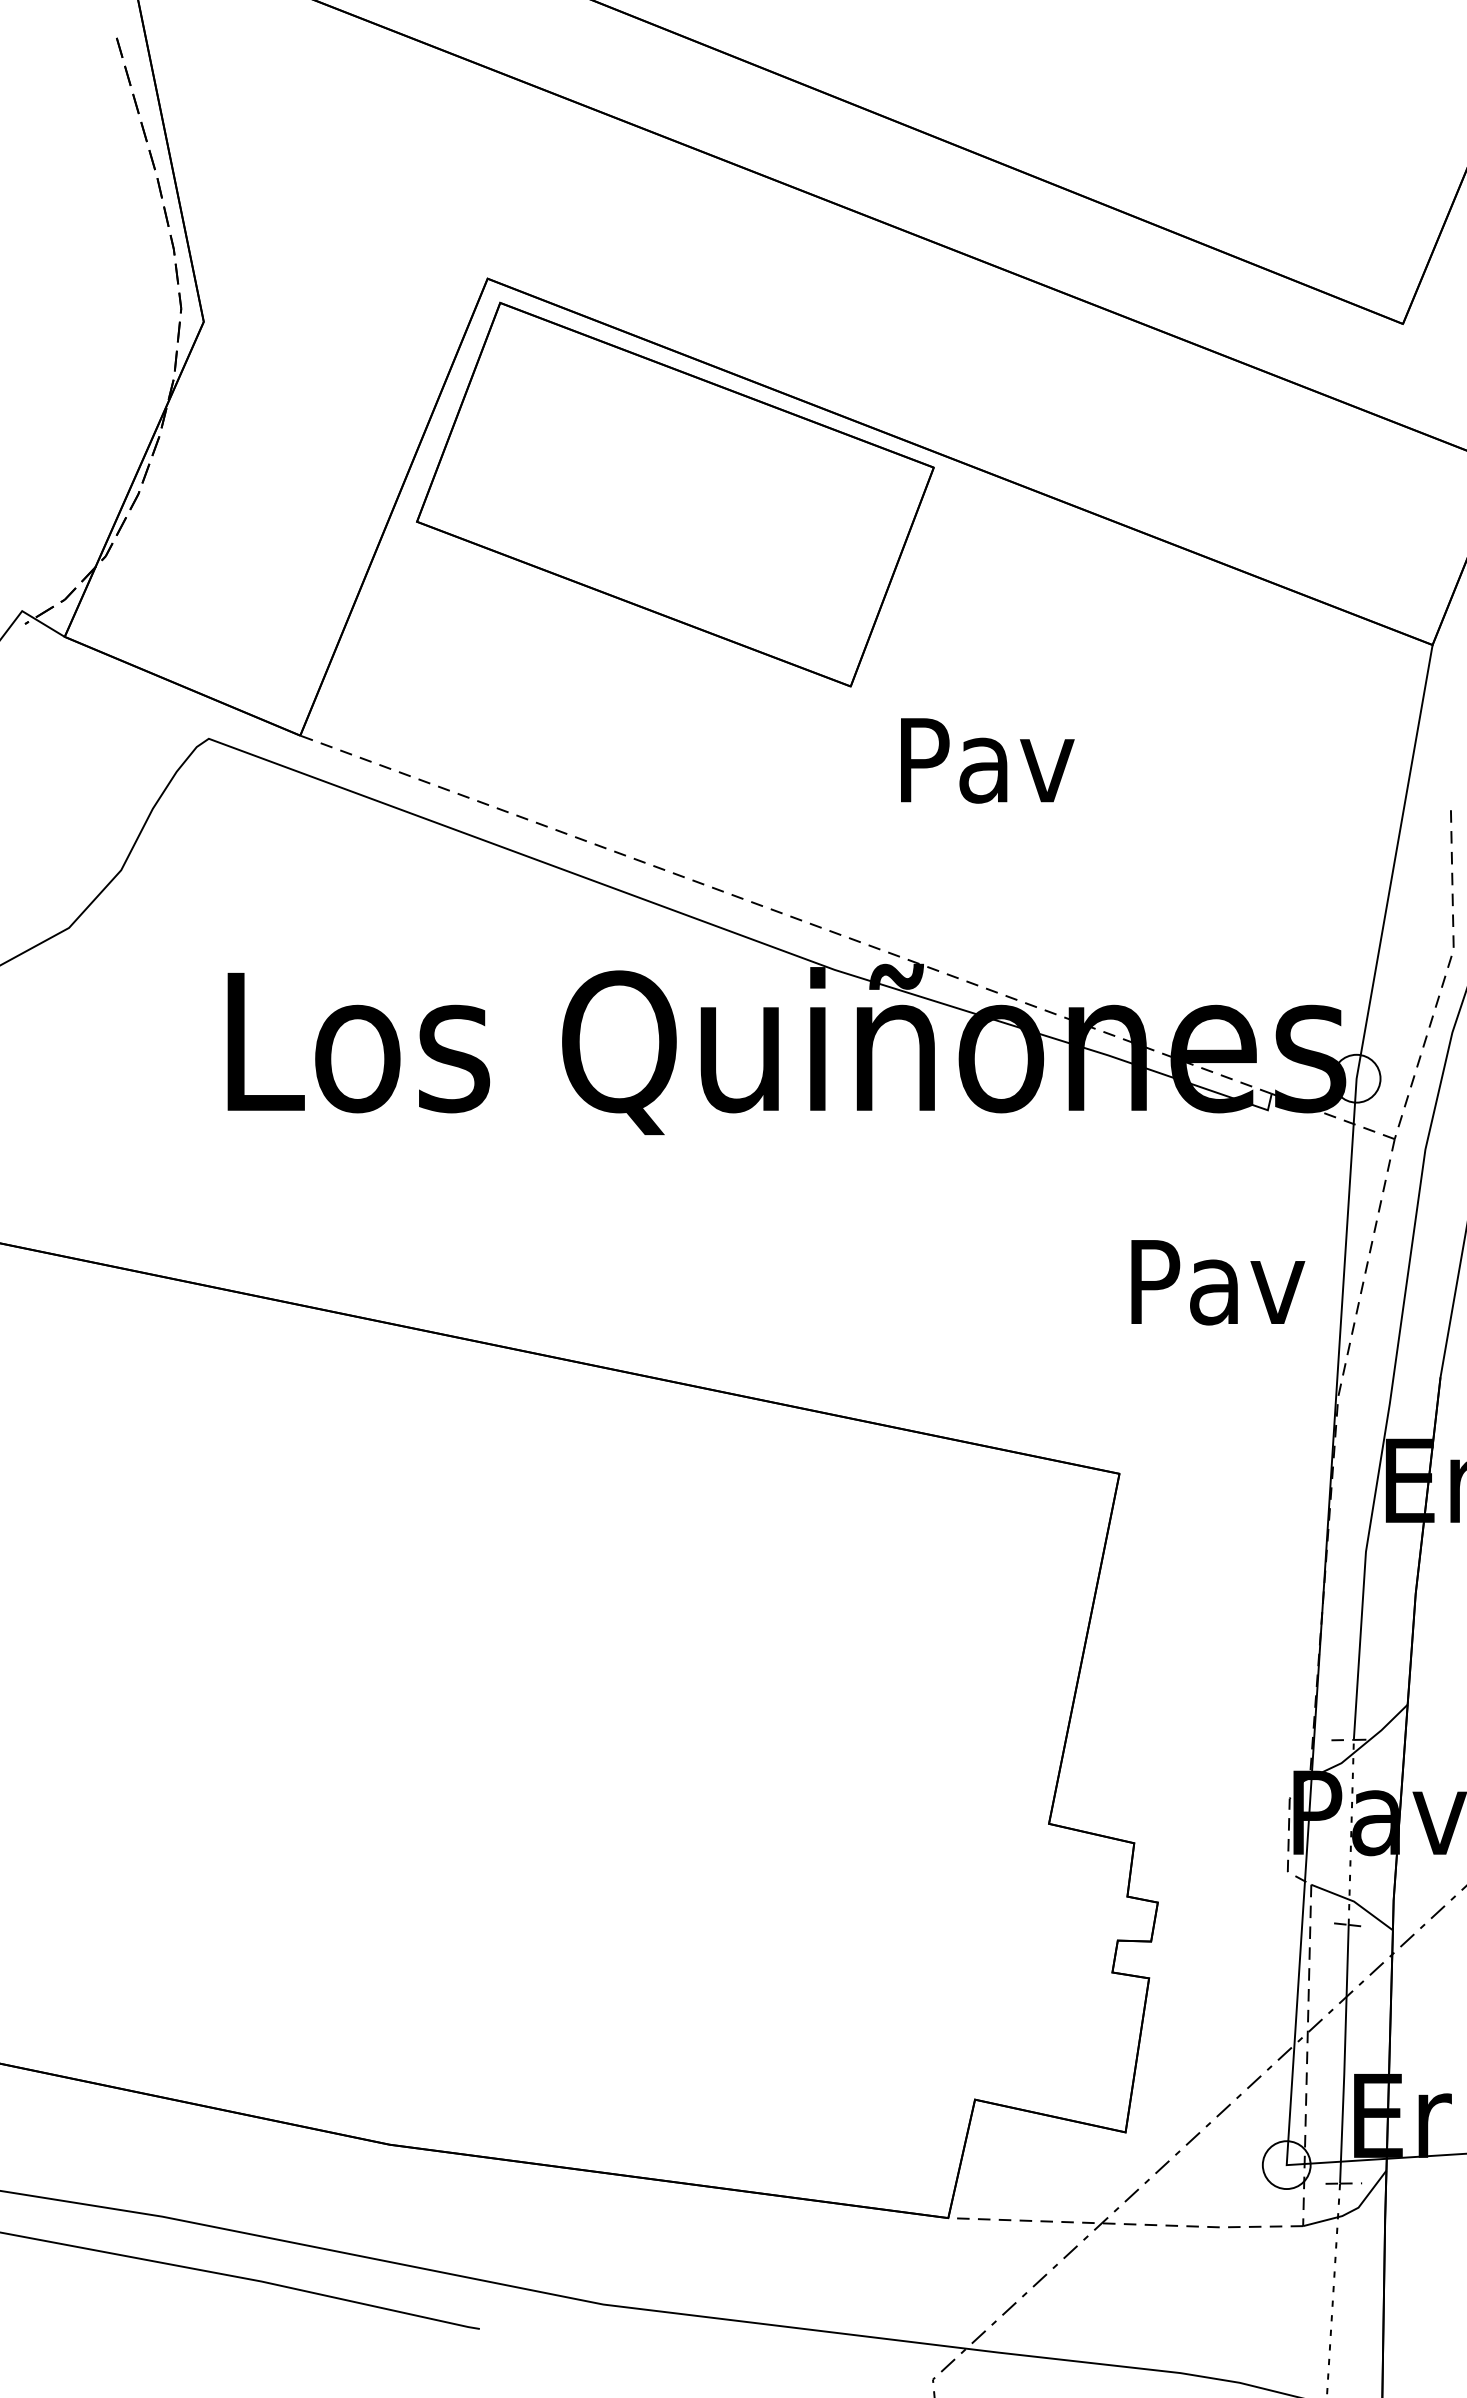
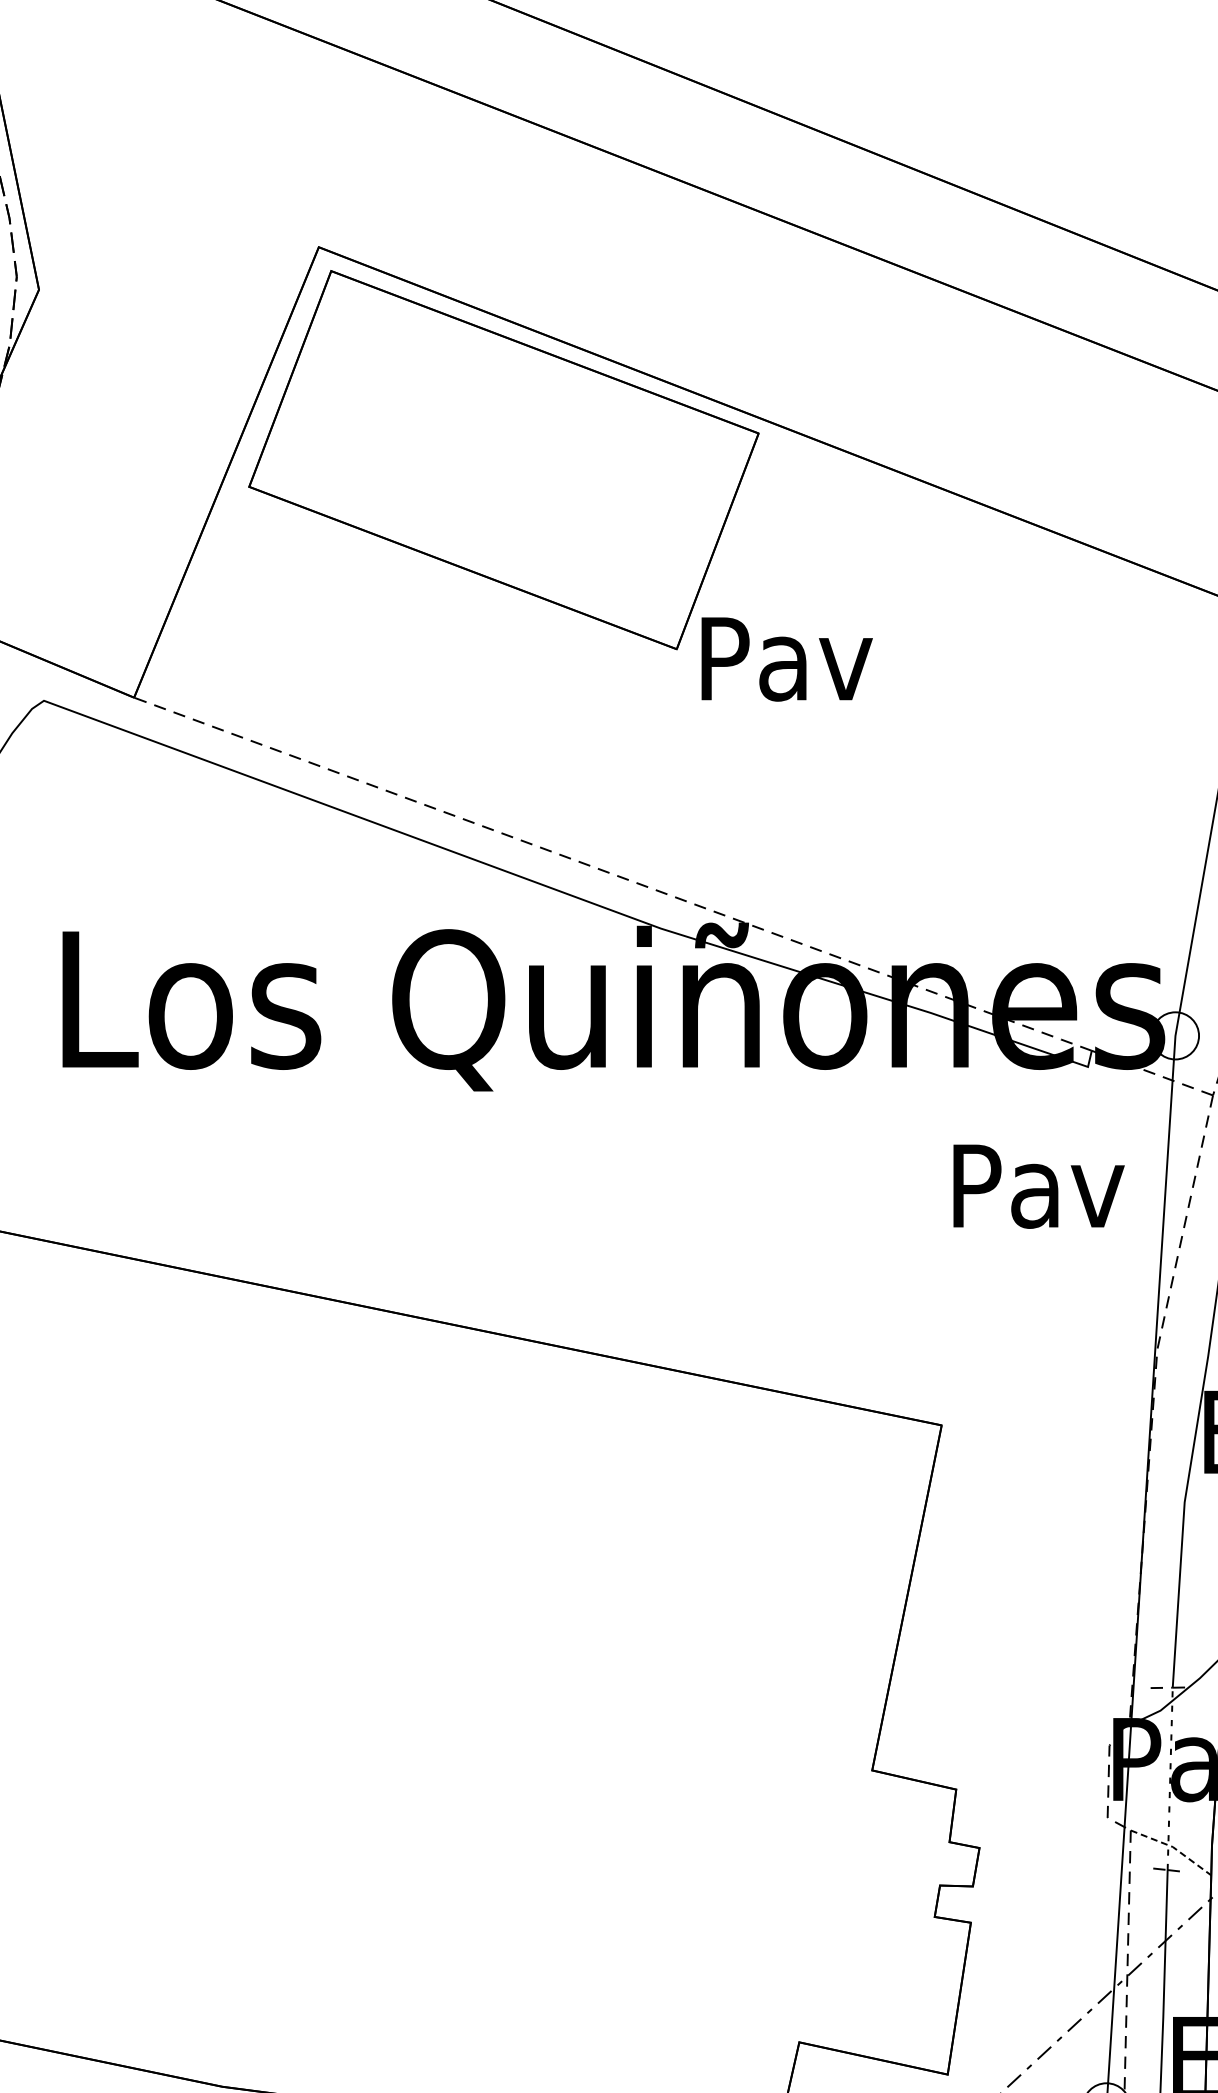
text: (987, 760) -> (786, 659), moved
text: (1218, 1282) -> (1039, 1186), moved
line: (1354, 1902) -> (1173, 1847), solid -> dashed

